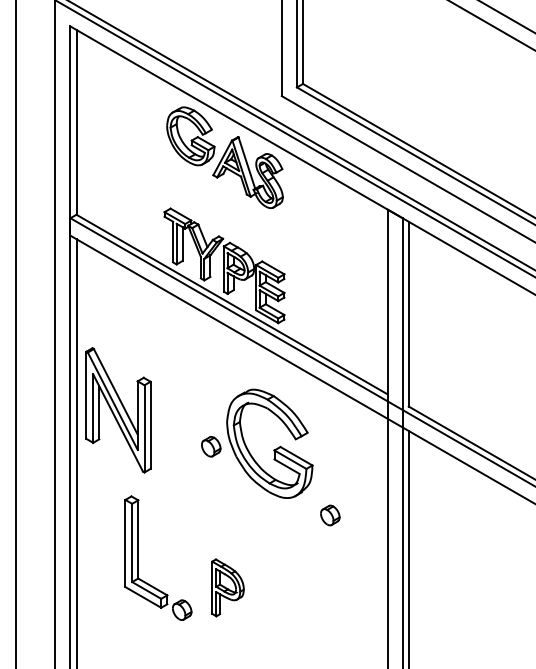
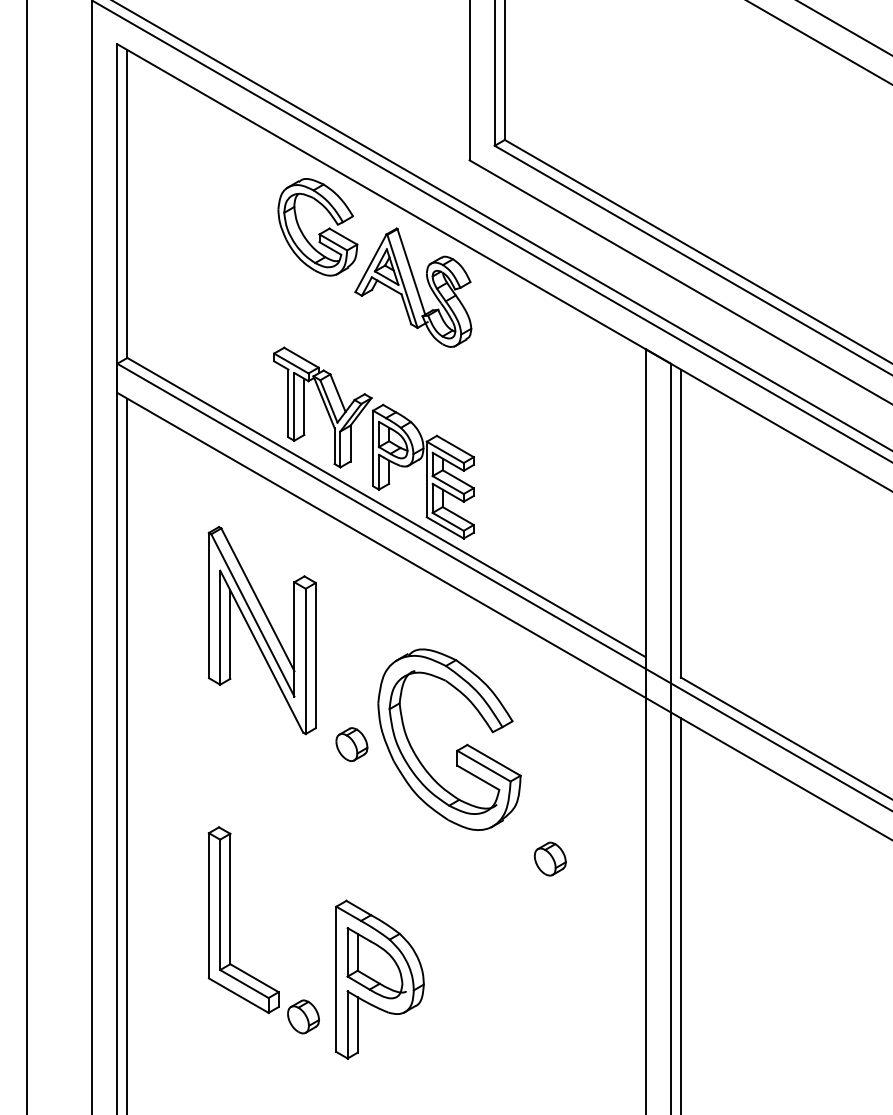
part: (118, 410) -> (262, 630), moved
part: (227, 587) -> (379, 979), size x1.67

